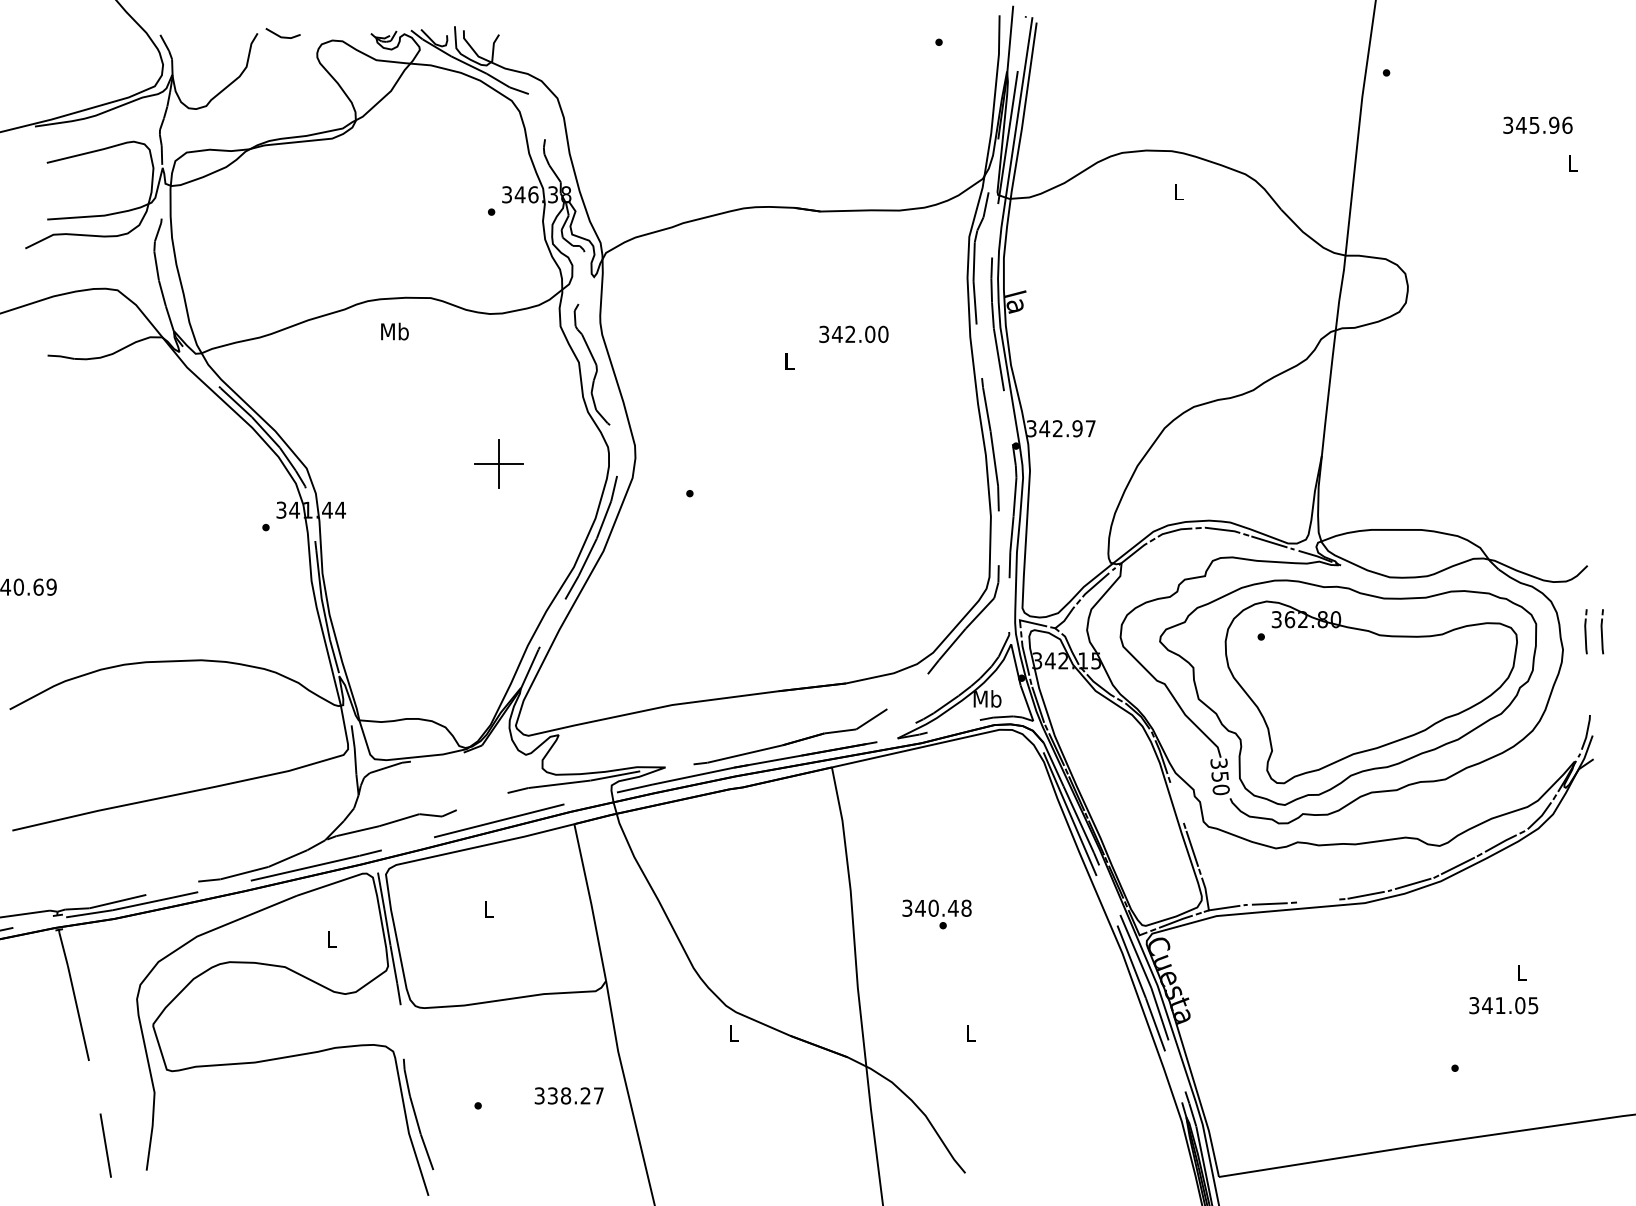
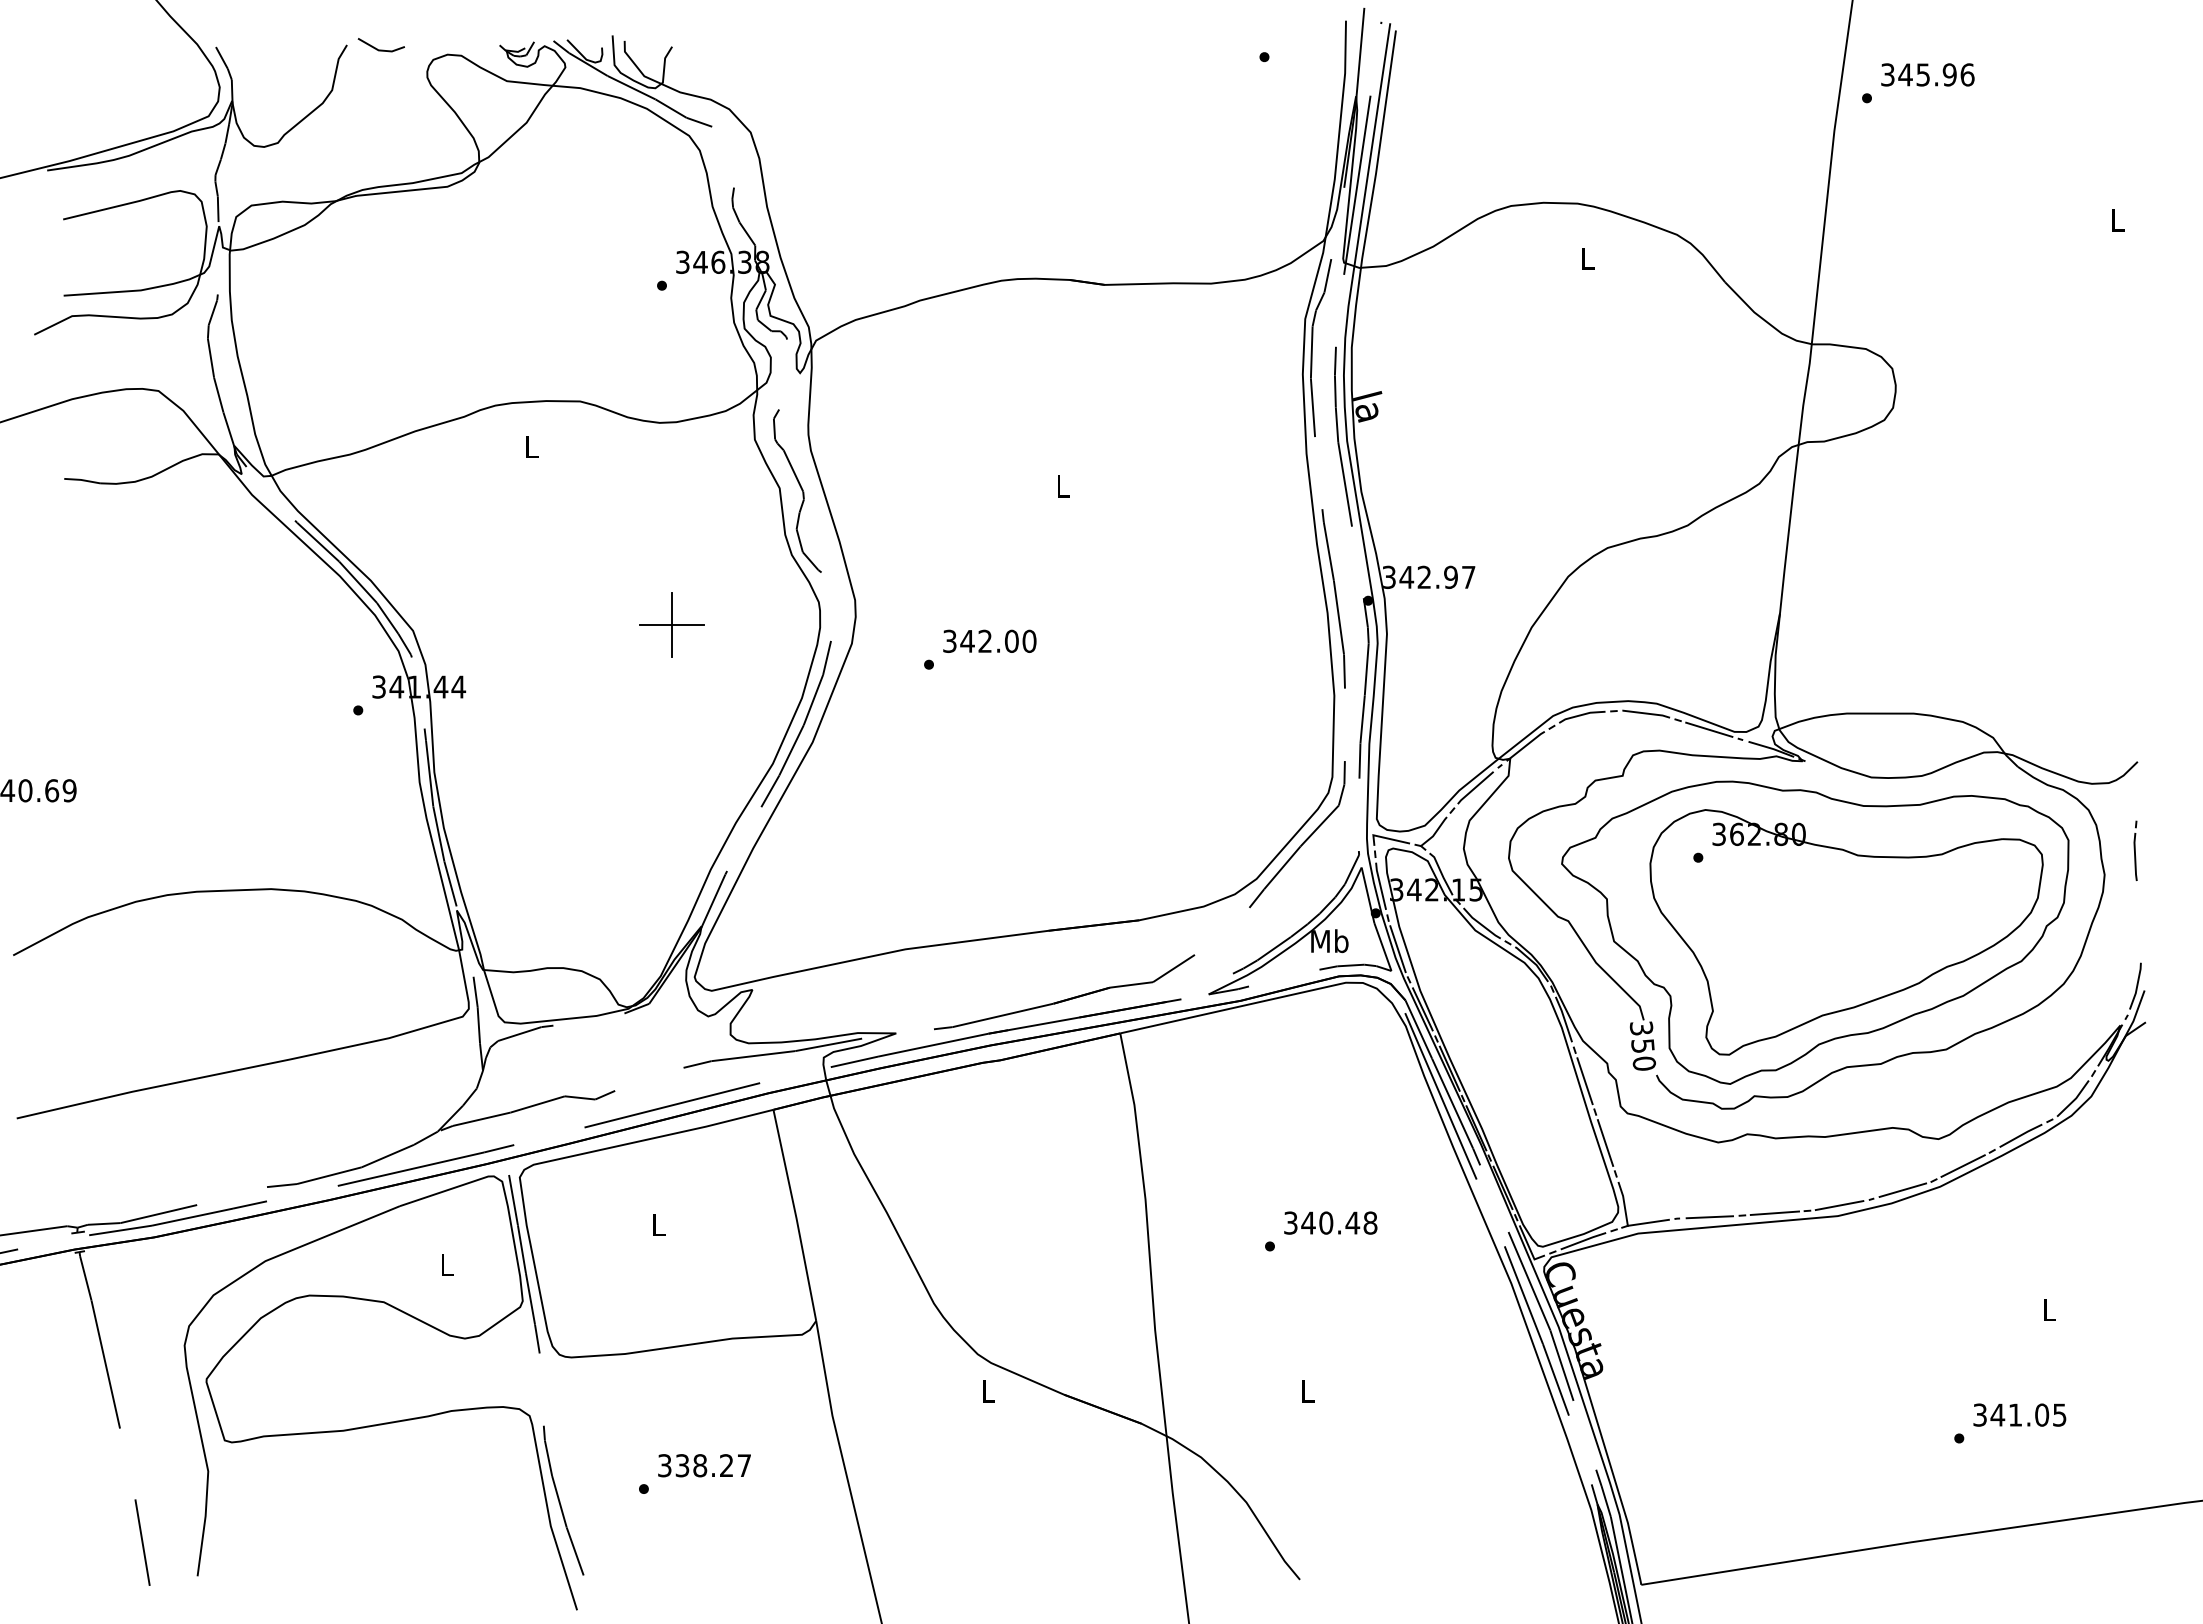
text: (1537, 125) -> (1927, 74), moved
text: (394, 331) -> (531, 446), Mb -> L
text: (853, 333) -> (989, 640), moved
part: (1602, 631) -> (2157, 850), removed
line: (1176, 803) -> (1584, 1081), added
line: (1317, 900) -> (1774, 1212), added
text: (936, 907) -> (1330, 1222), moved
text: (1503, 1005) -> (2019, 1414), moved
text: (569, 1095) -> (704, 1465), moved

